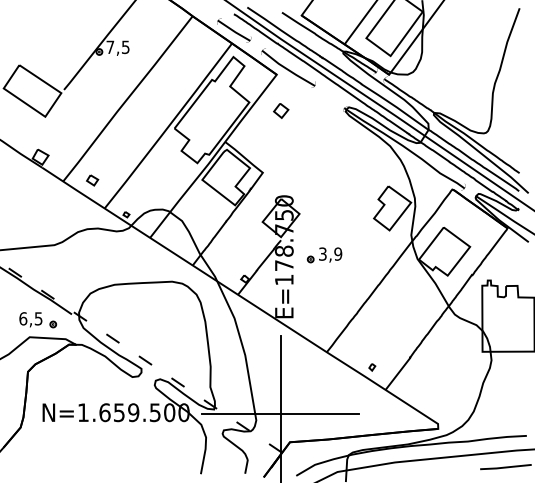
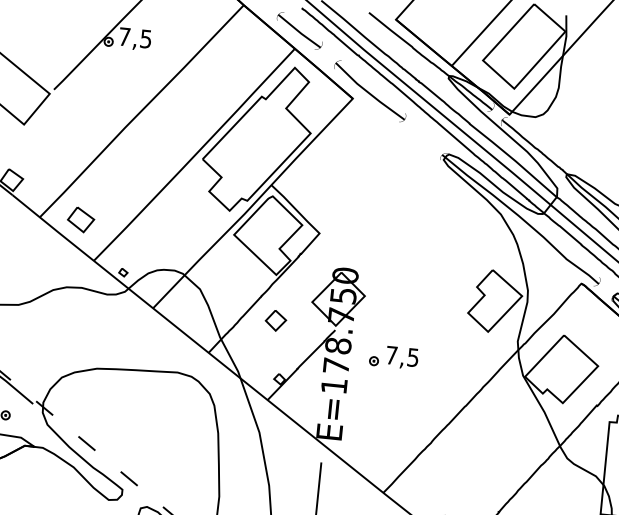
part: (281, 110) -> (276, 320), moved
part: (92, 180) -> (80, 220), size x1.67
text: (330, 253) -> (402, 355), 3,9 -> 7,5

